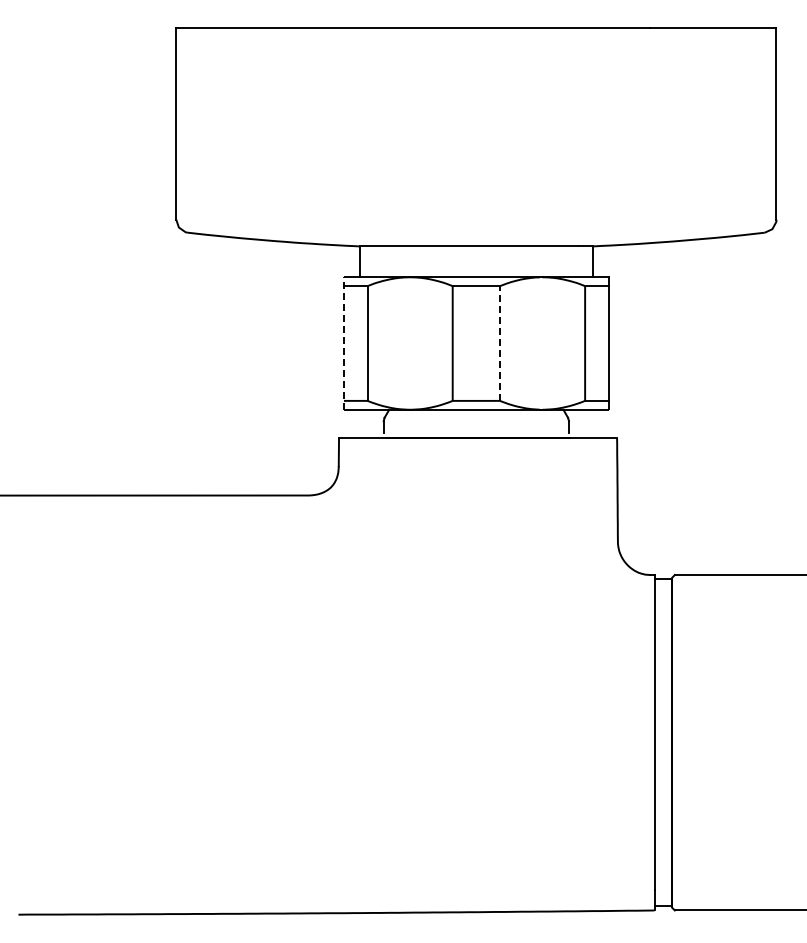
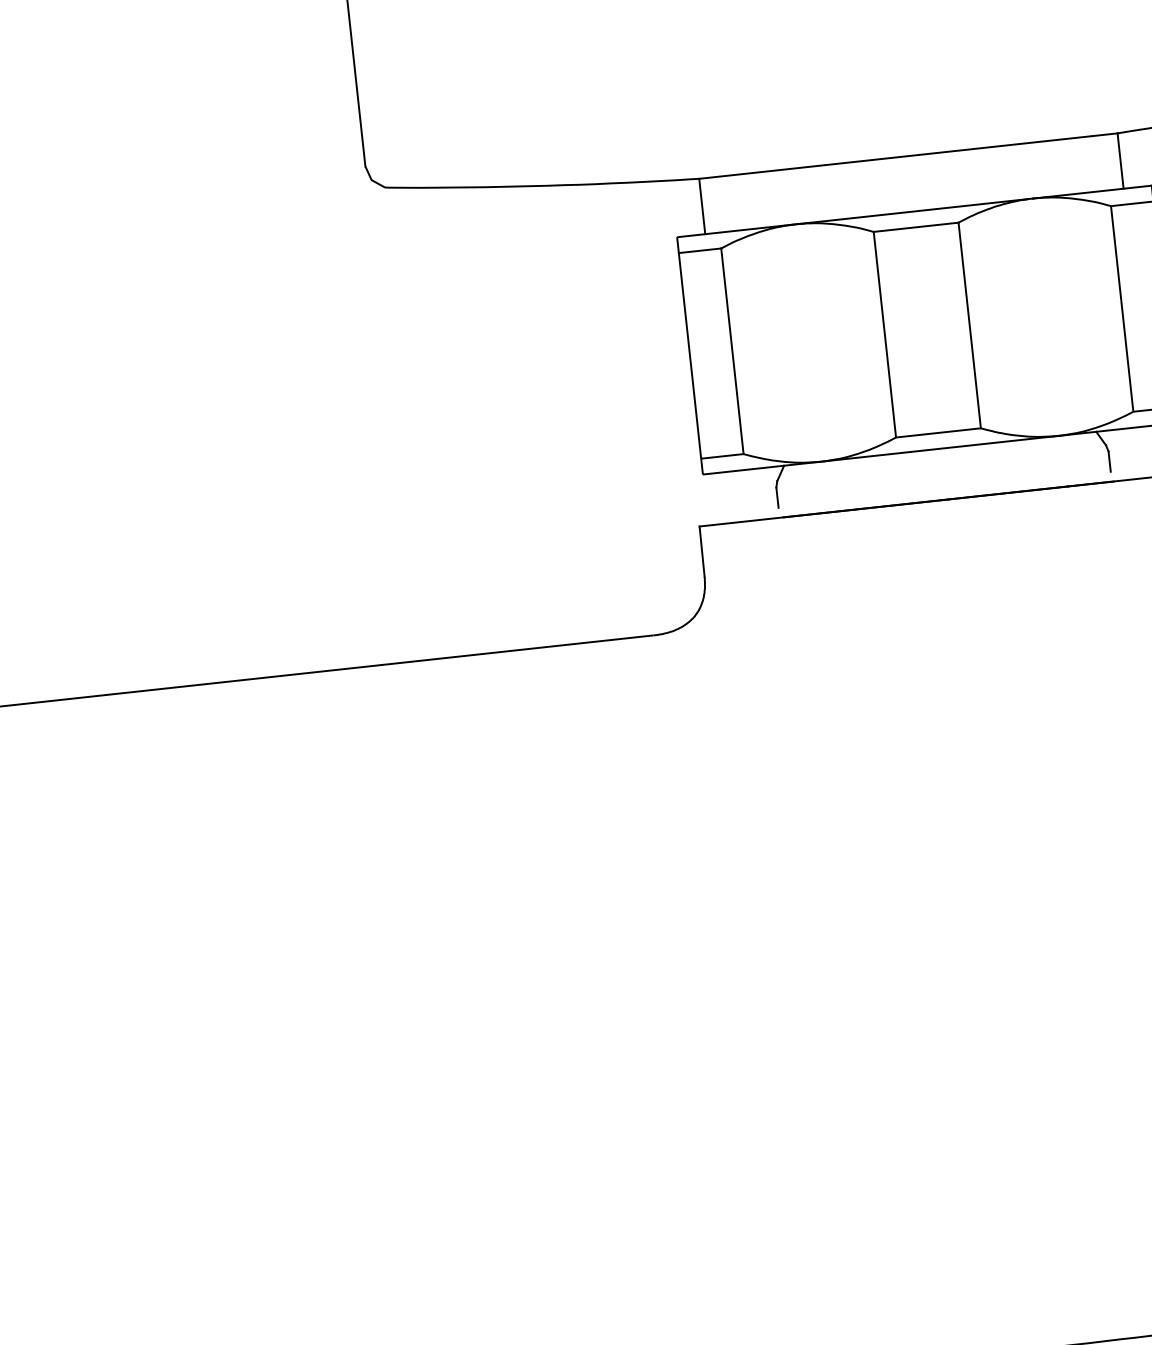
line: (343, 343) -> (689, 355), dashed -> solid
line: (500, 343) -> (970, 325), dashed -> solid

